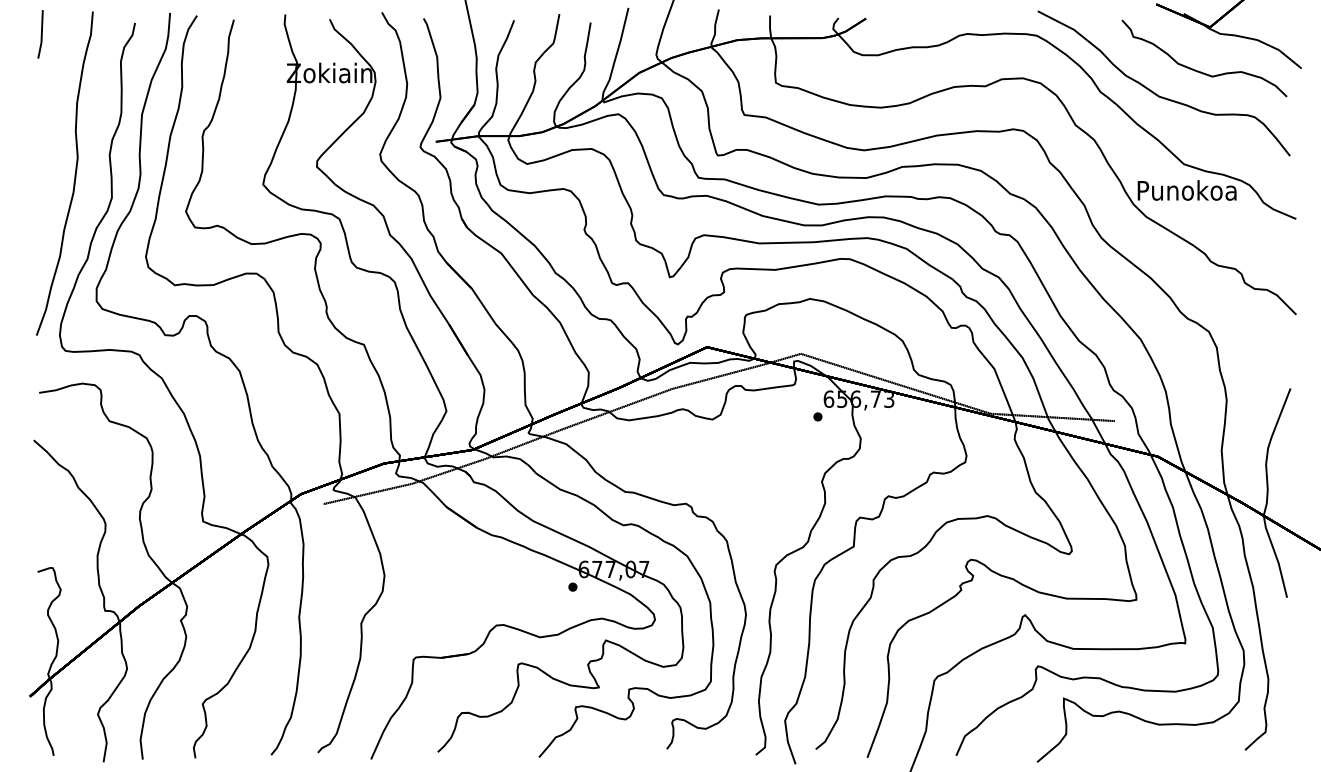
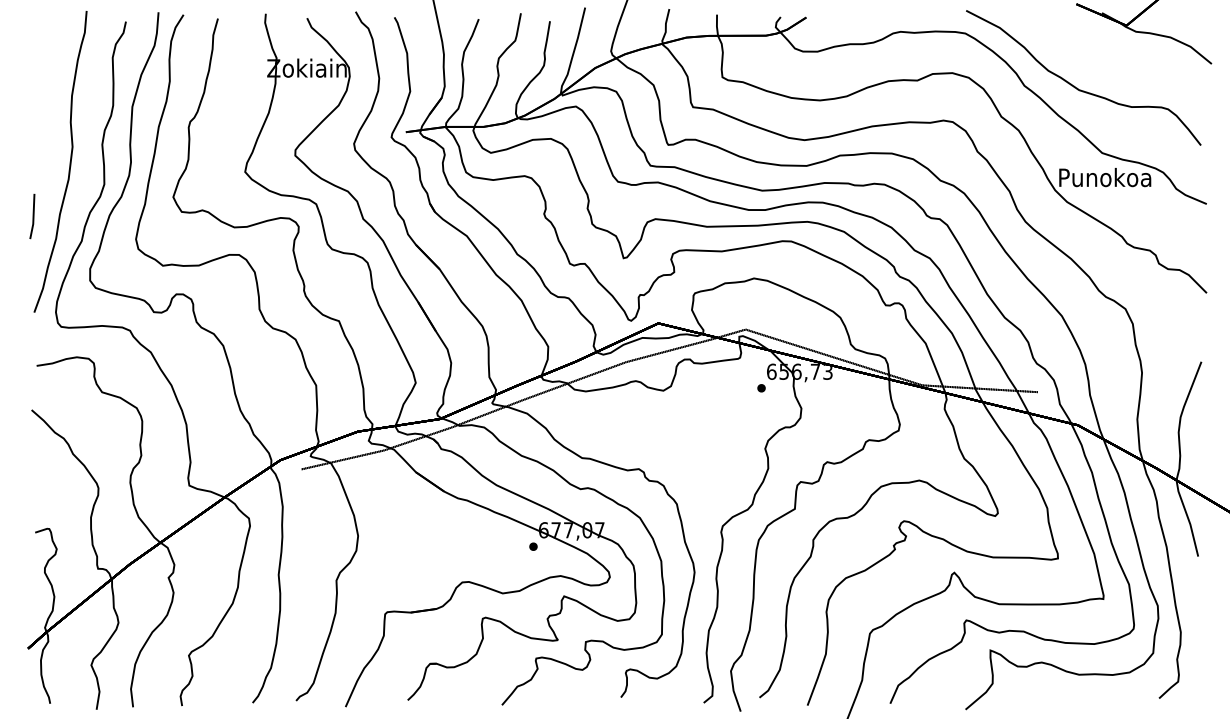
line: (40, 34) -> (32, 216), moved
part: (1201, 71) -> (1118, 66), removed

